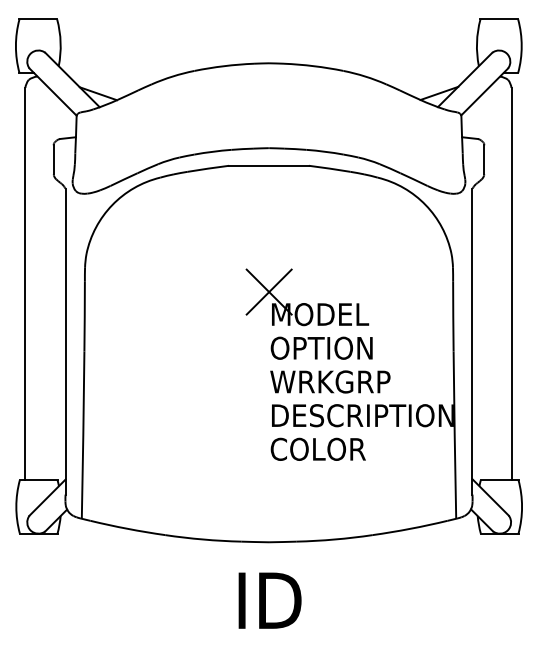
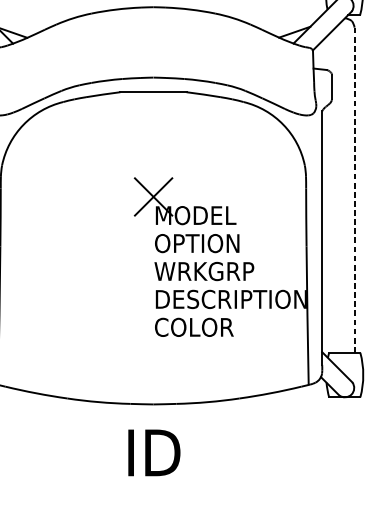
line: (511, 284) -> (354, 190), solid -> dashed

